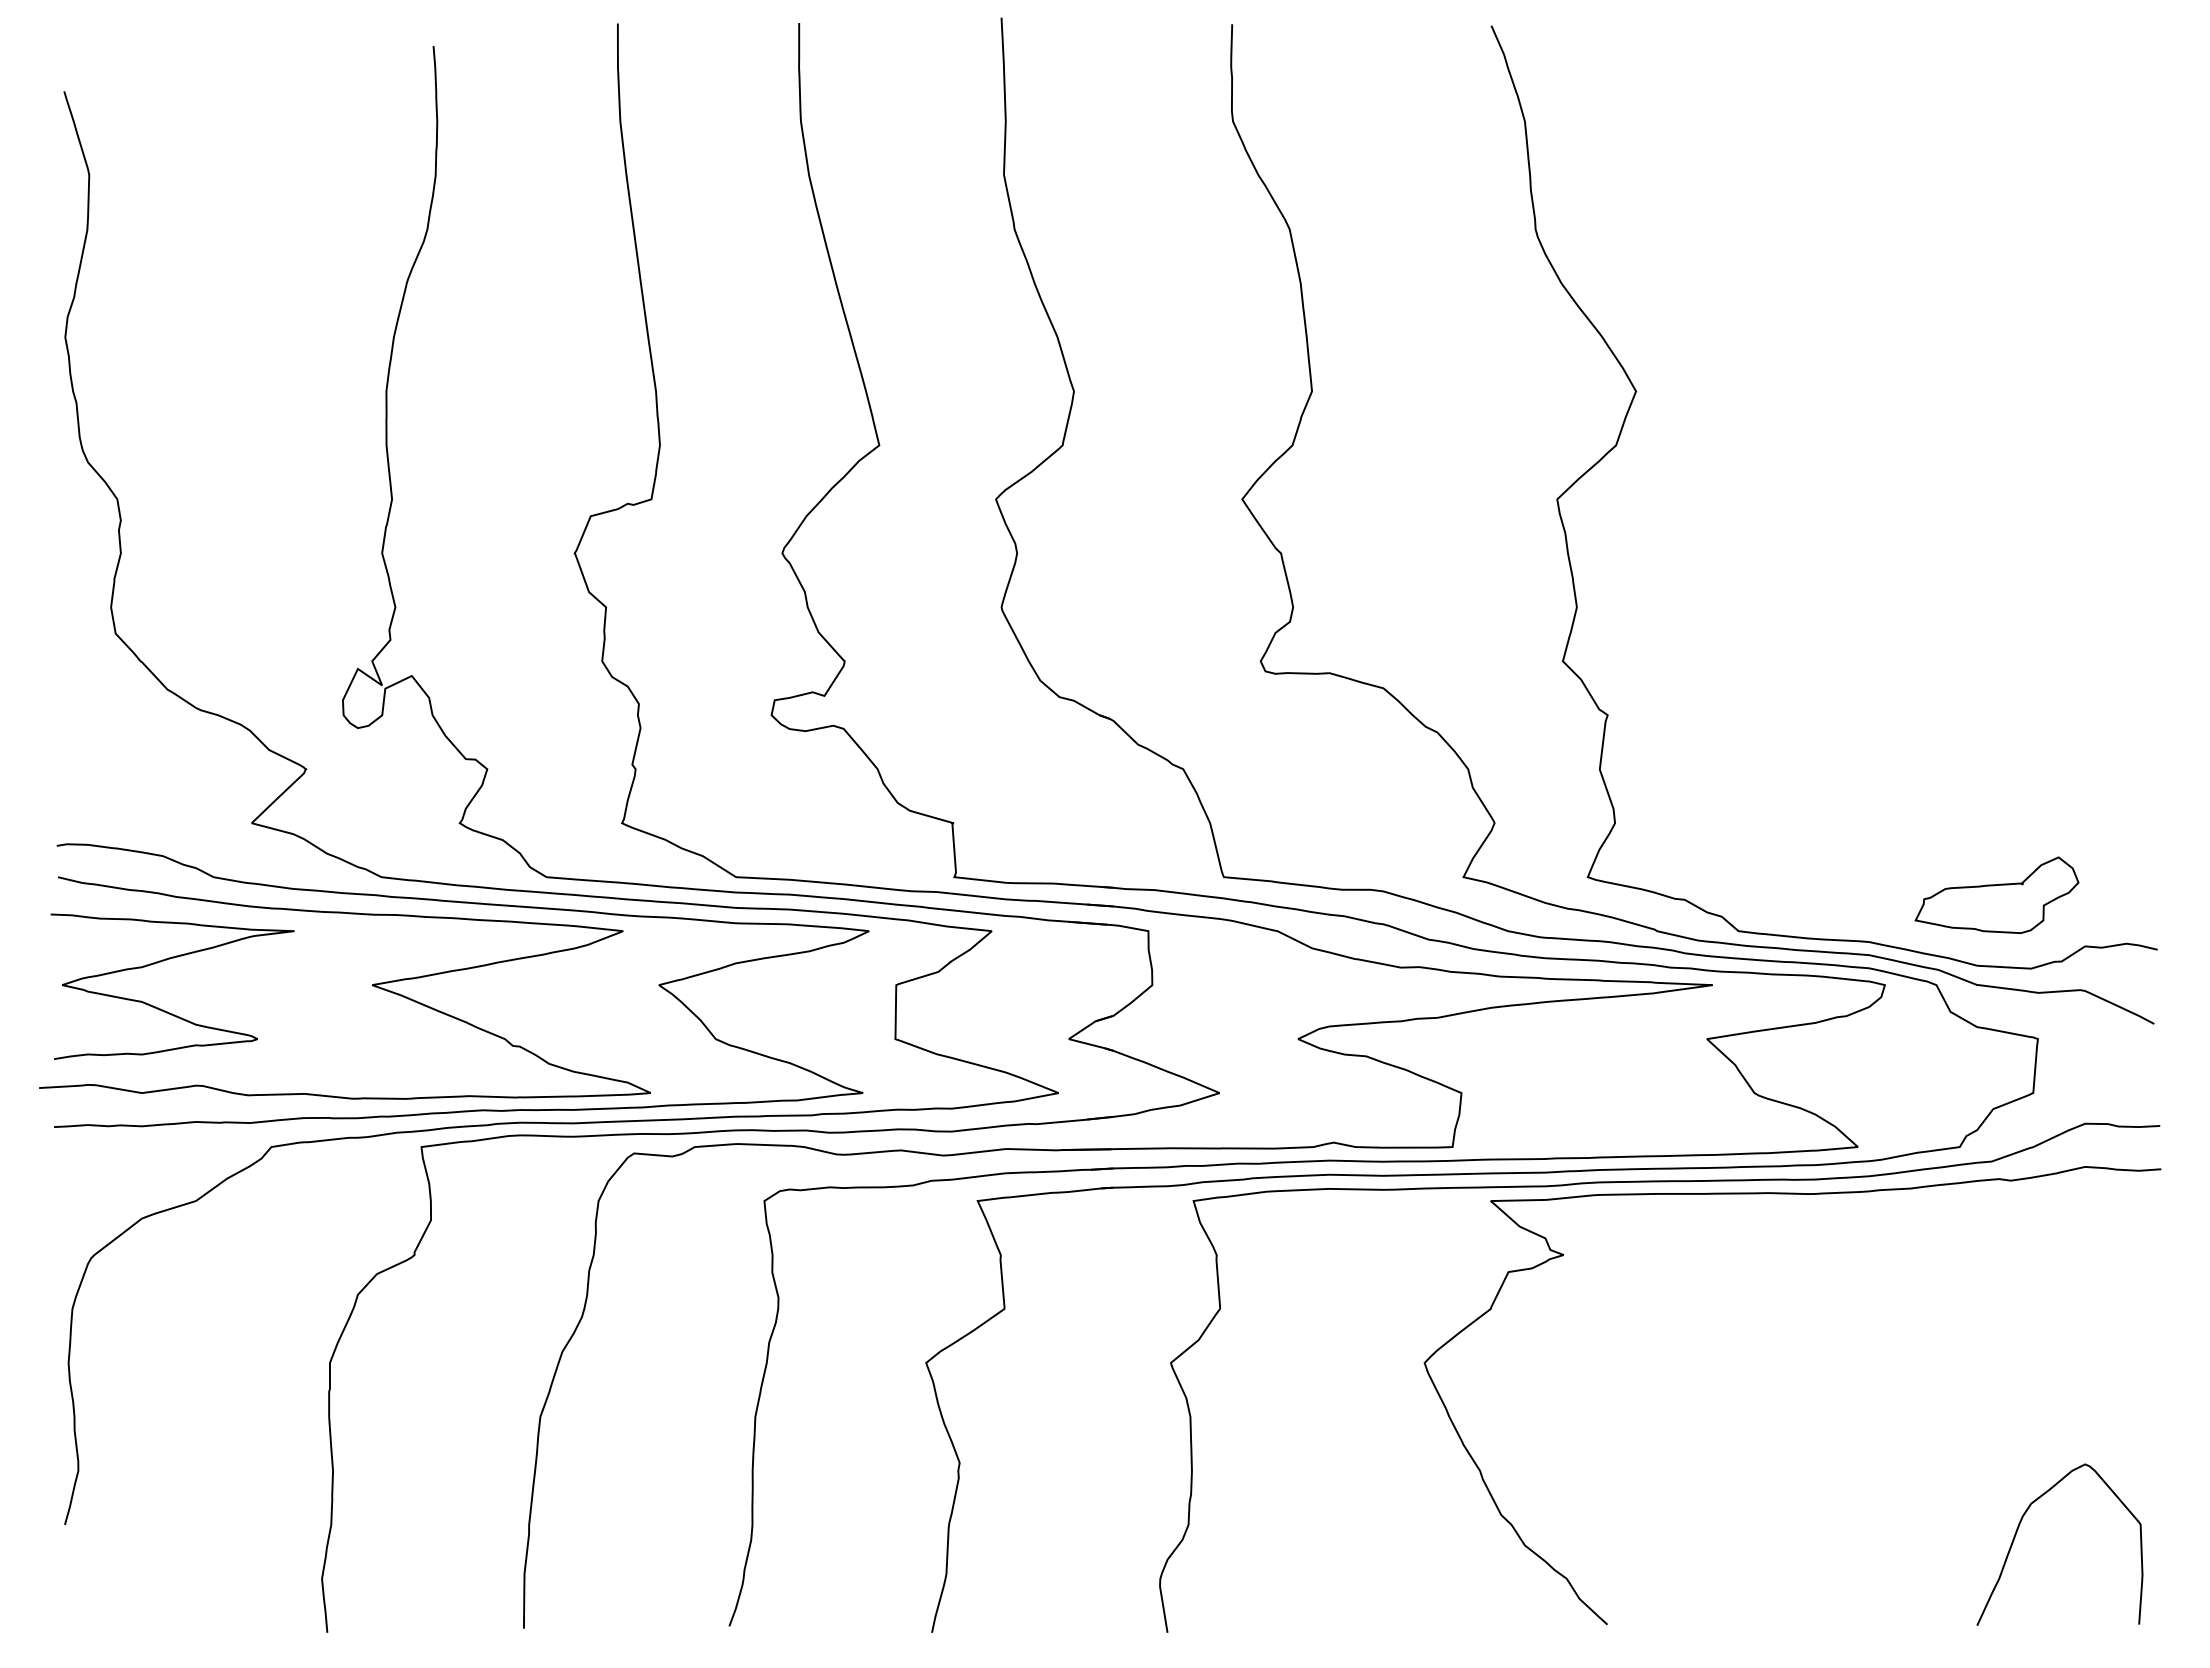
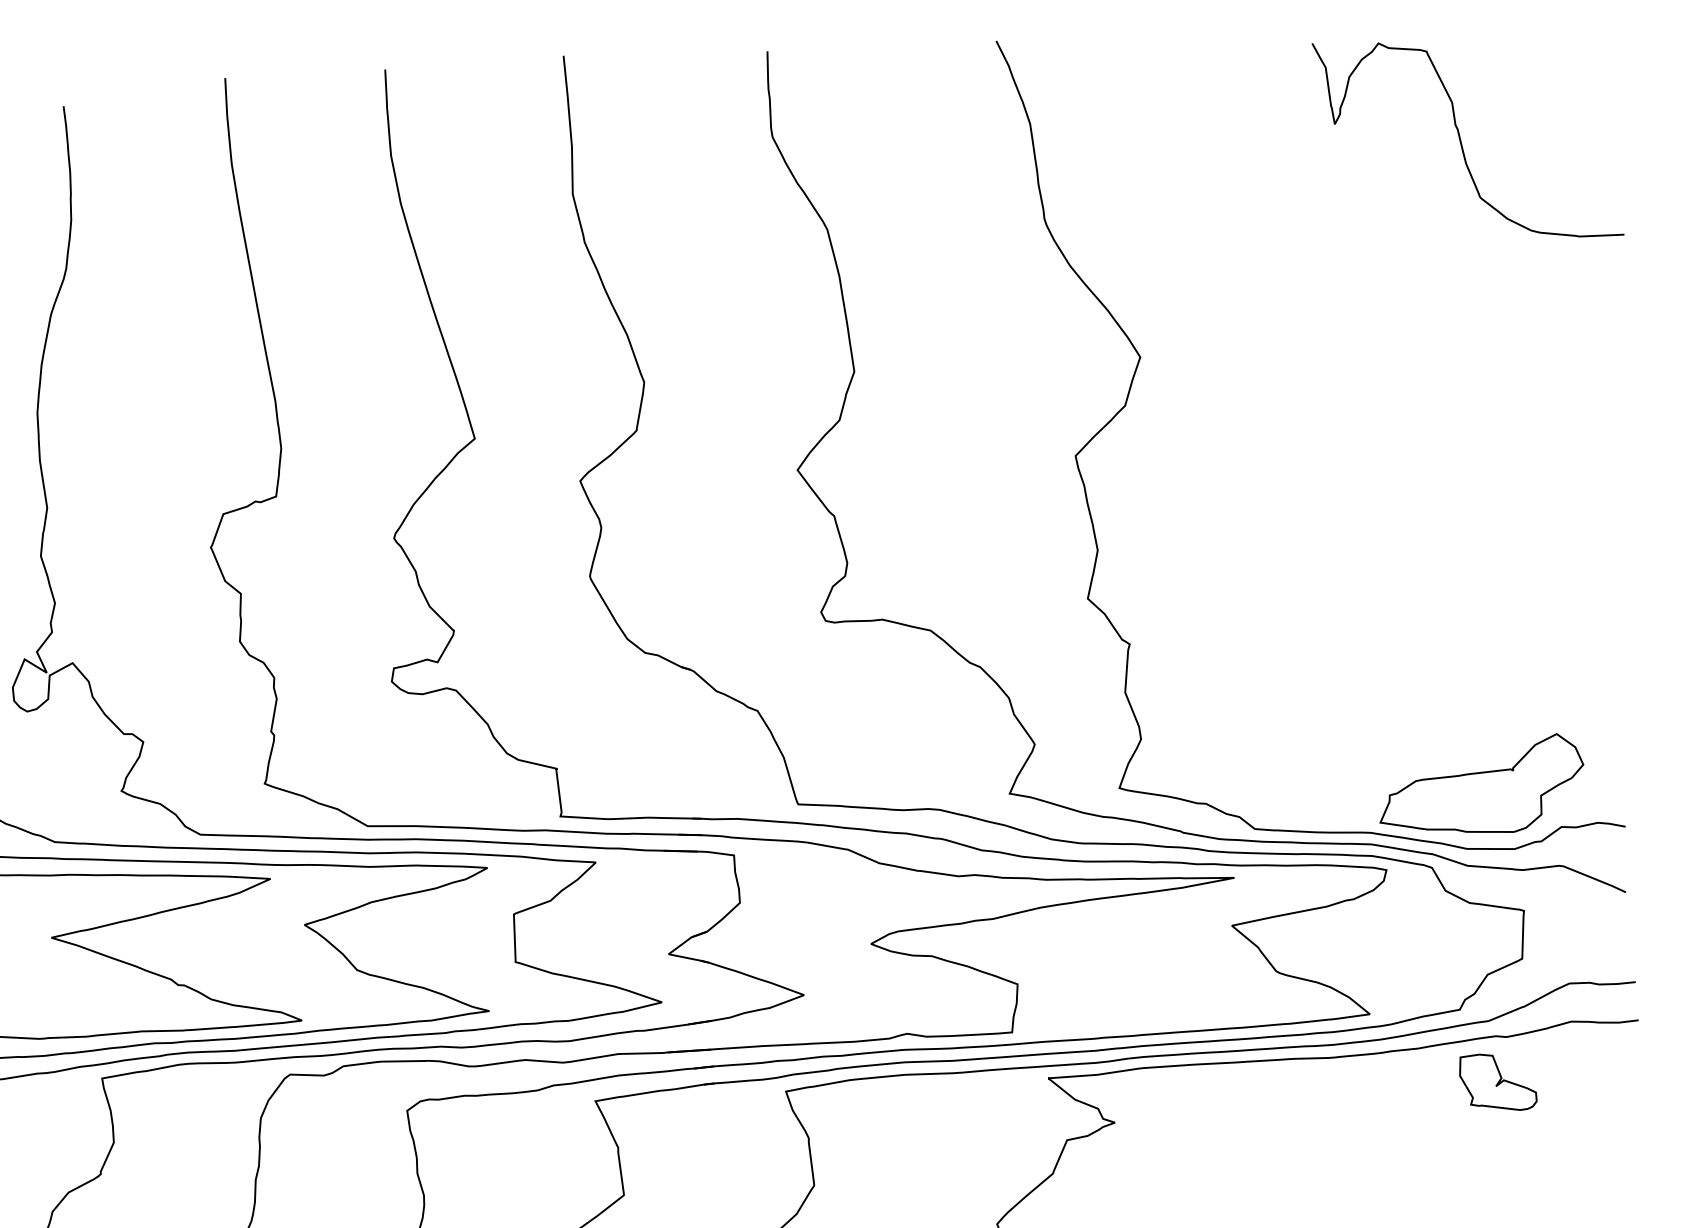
curve: (2011, 165) -> (1461, 141), added
part: (1996, 895) -> (1480, 786), size x1.43
part: (1998, 1231) -> (1497, 1082), added

